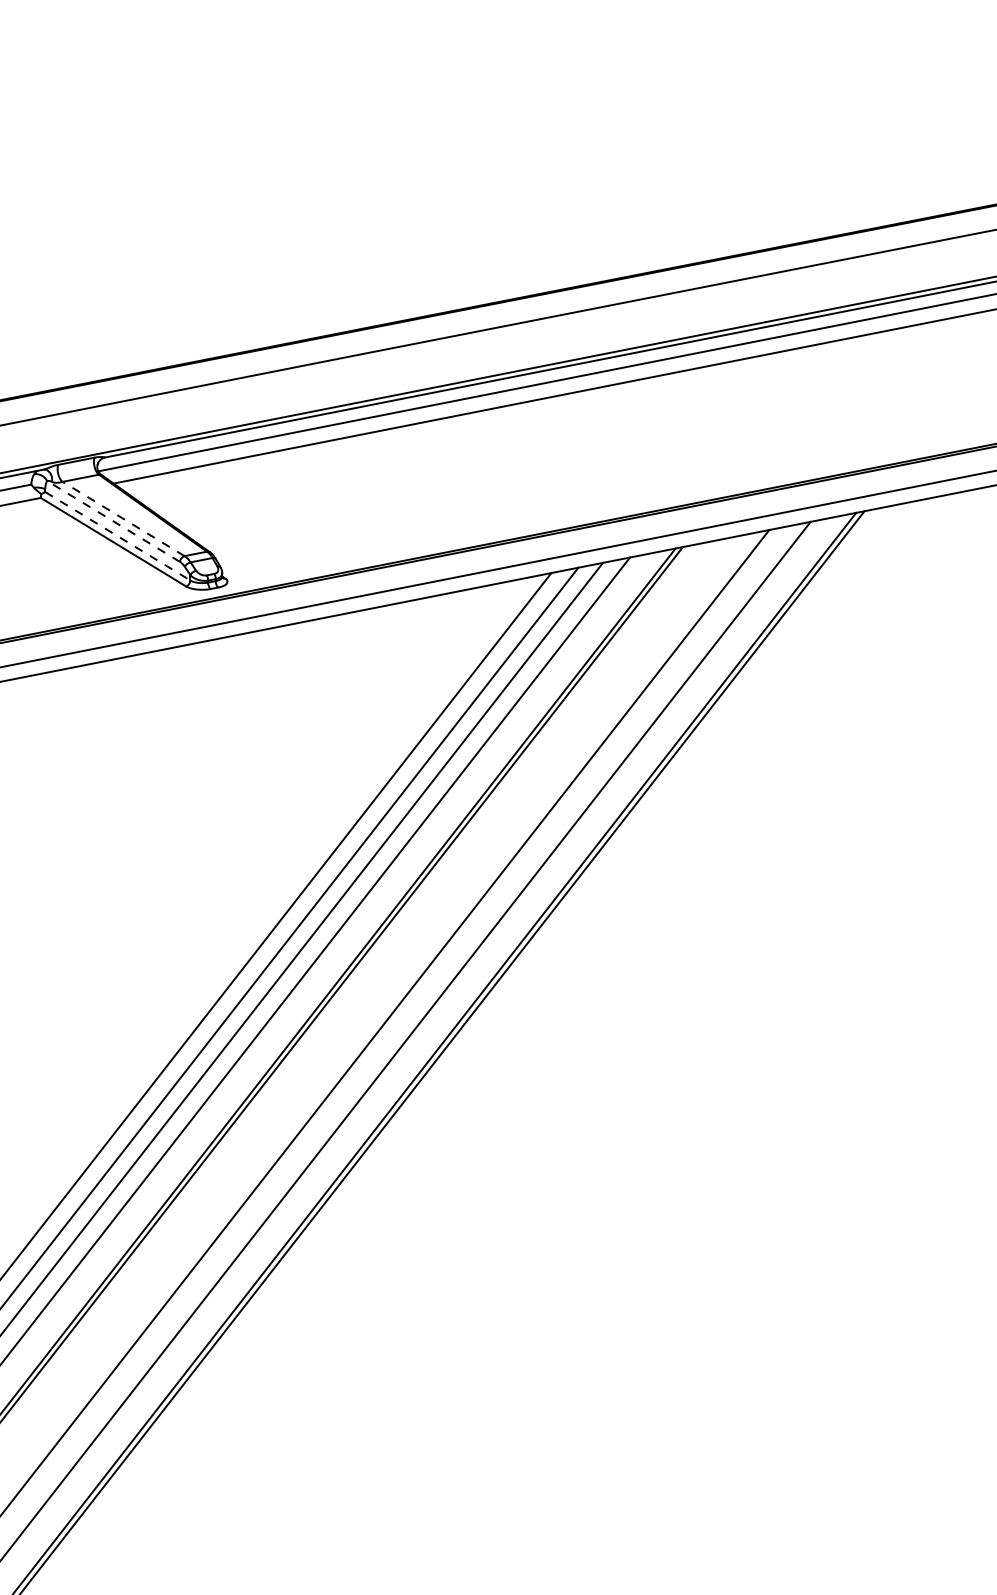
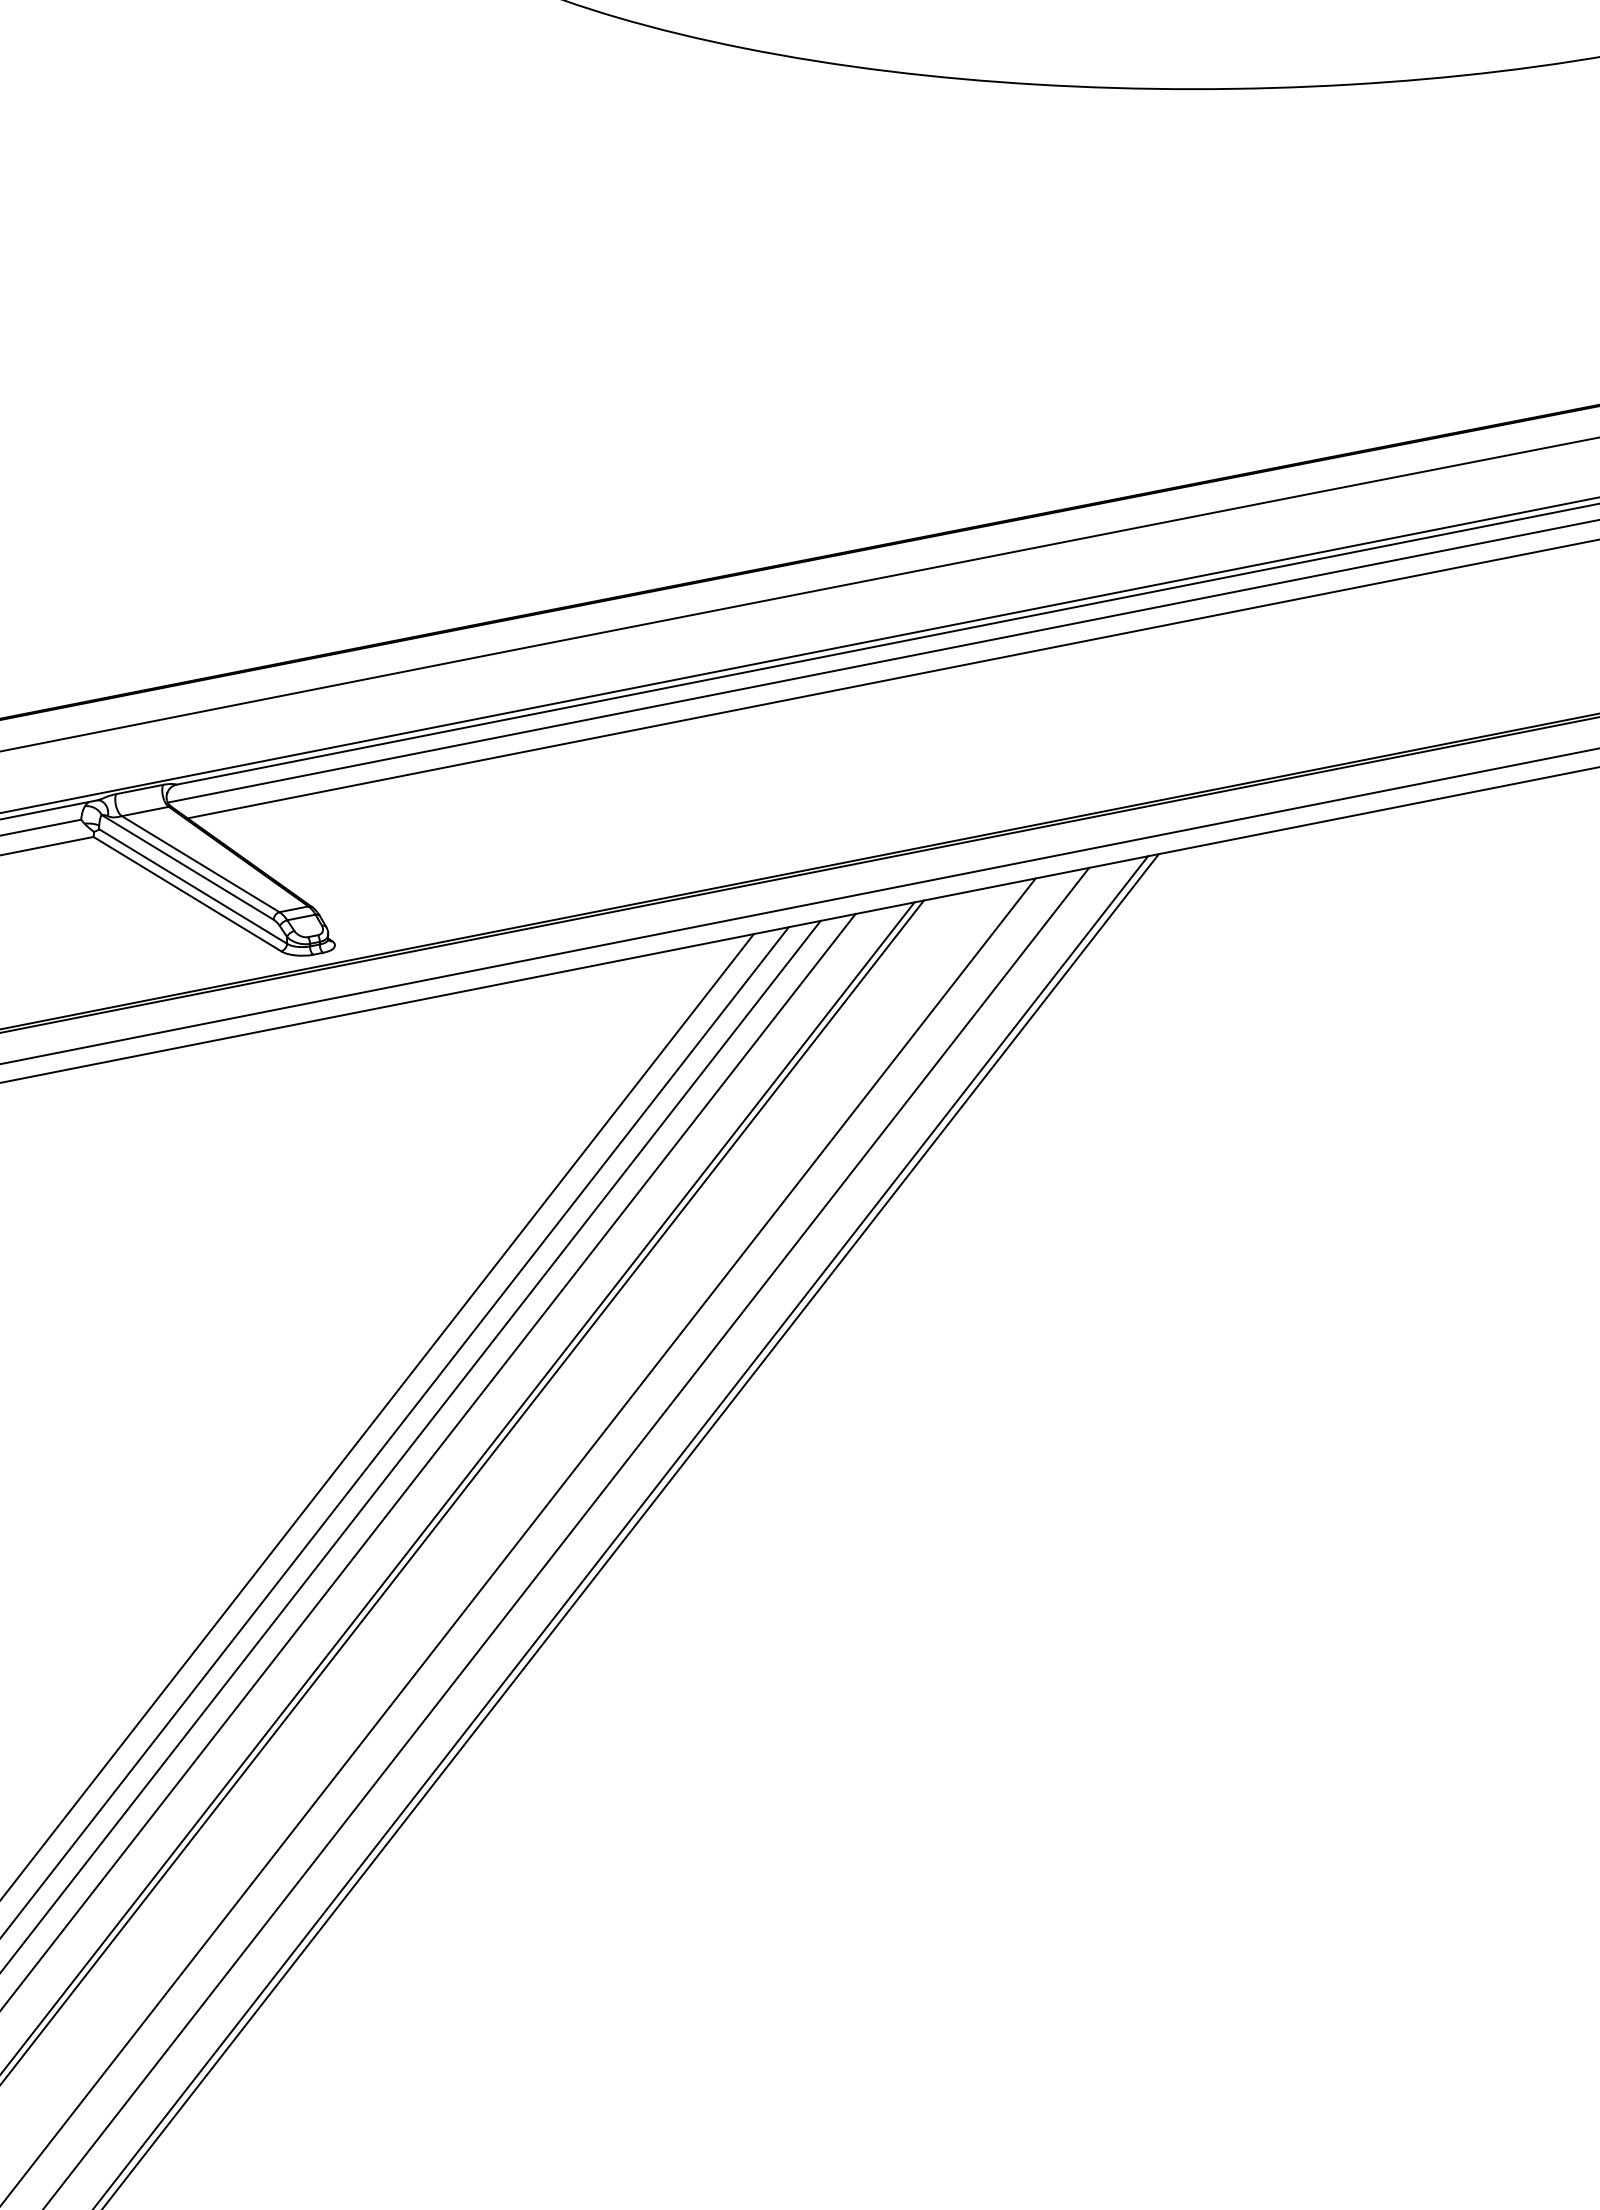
line: (123, 518) -> (200, 863), dashed -> solid
line: (113, 521) -> (187, 867), dashed -> solid
line: (118, 536) -> (193, 886), dashed -> solid

